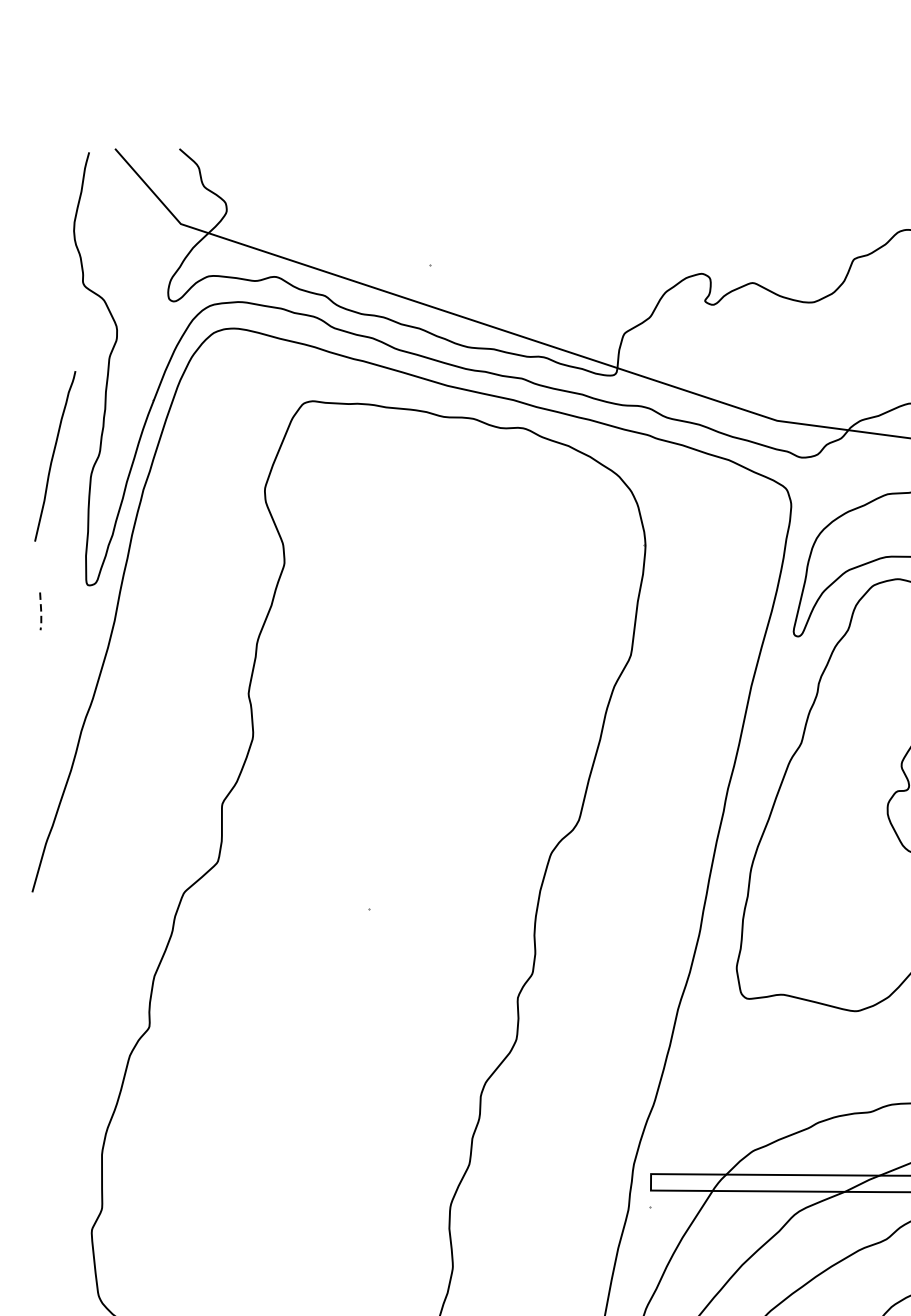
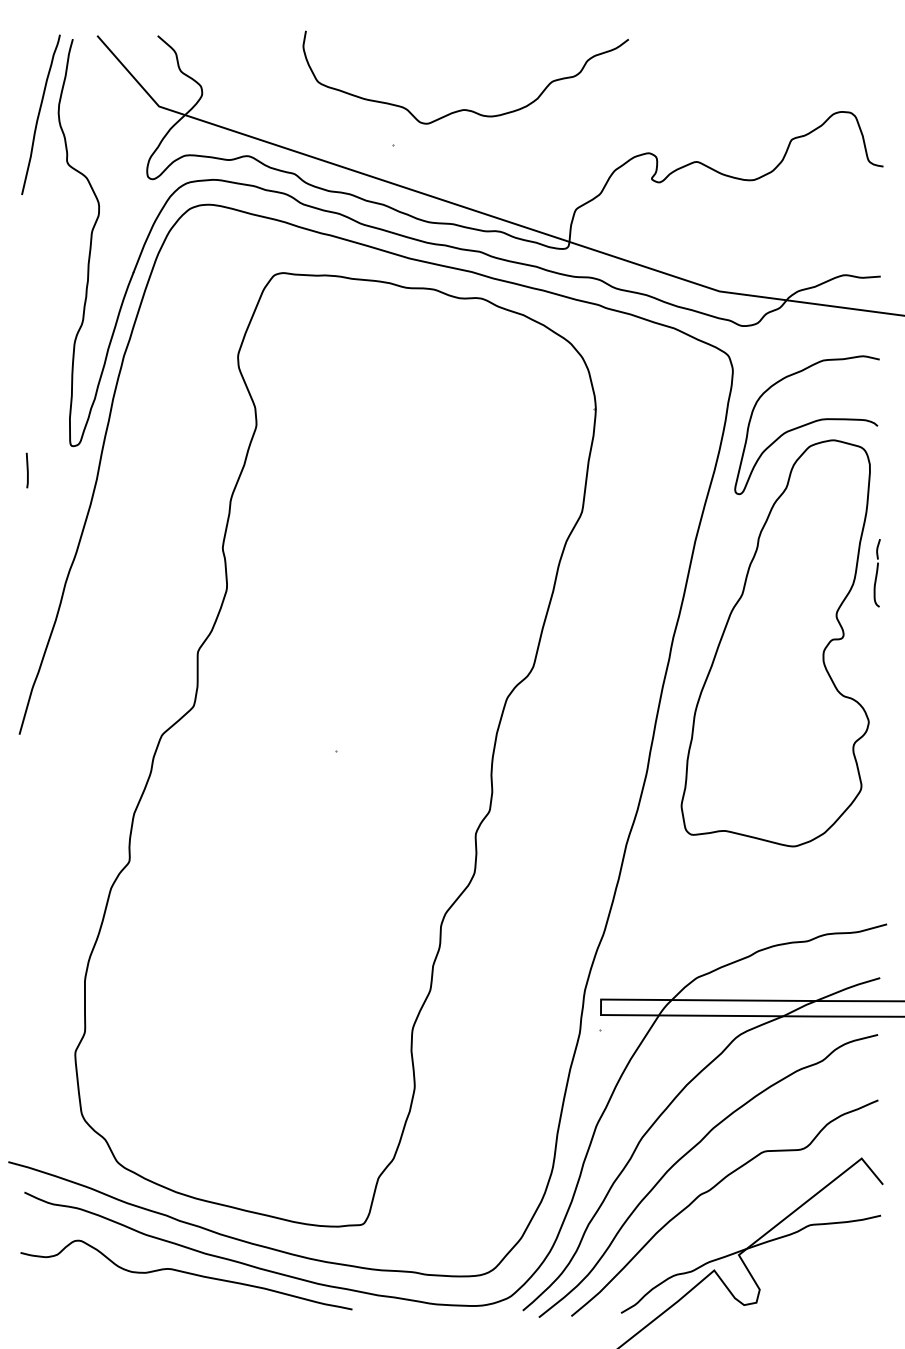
curve: (506, 227) -> (465, 109), added
curve: (53, 455) -> (39, 114), moved
line: (40, 613) -> (27, 472), dashed -> solid

